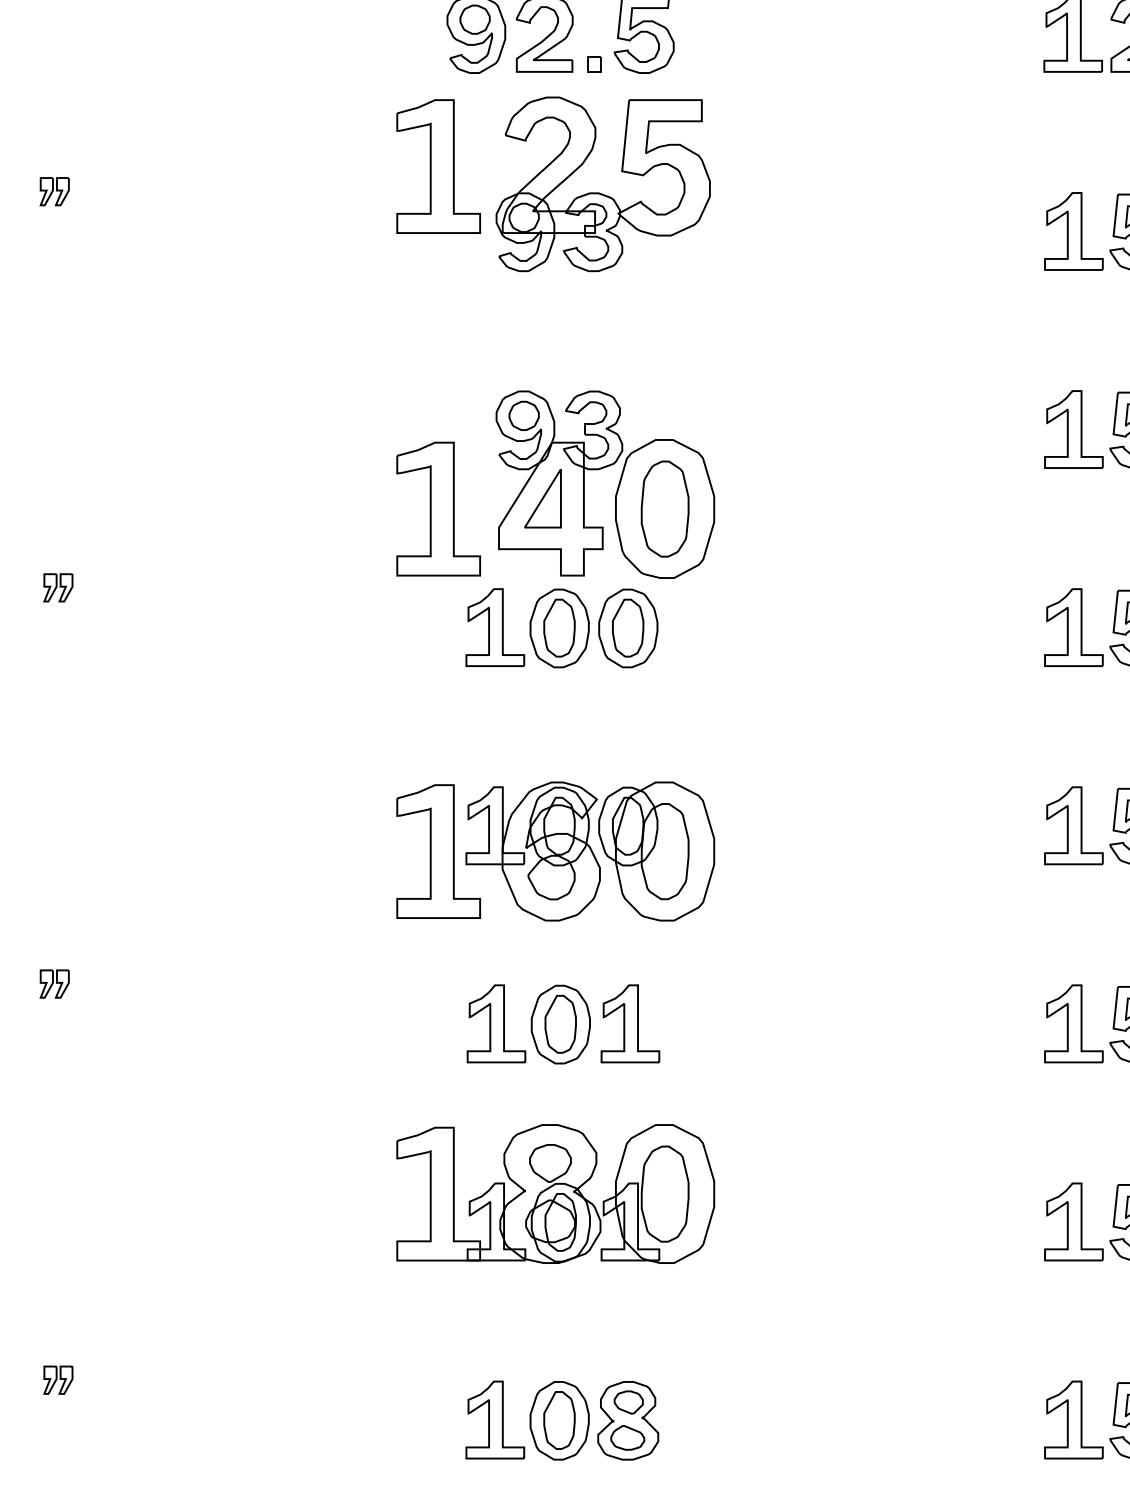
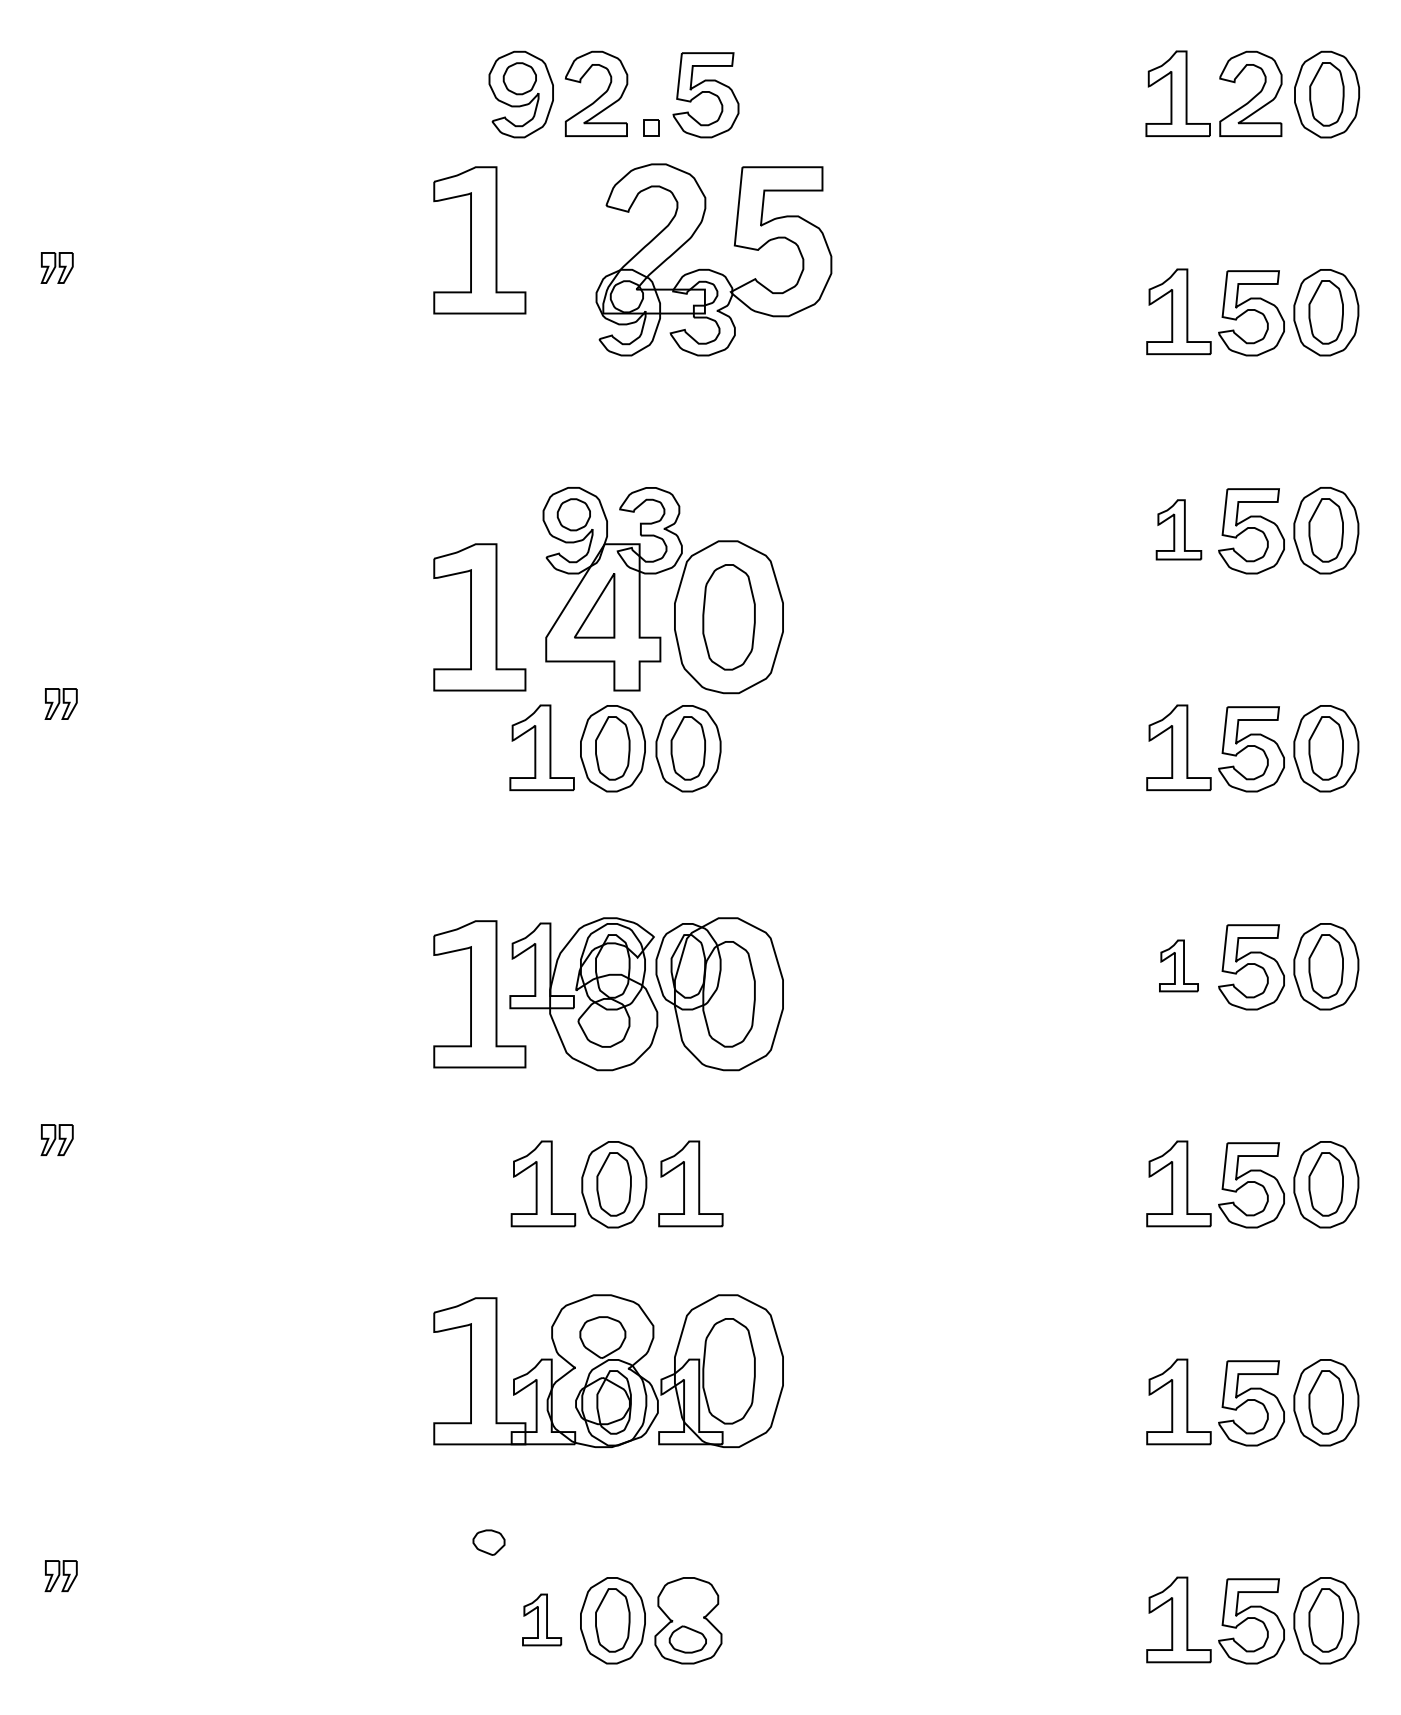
part: (601, 193) -> (711, 269), moved
part: (1073, 429) -> (1178, 529), size x0.7
part: (1073, 825) -> (1178, 965), size x0.6
part: (628, 1402) -> (488, 1542), moved
part: (494, 1419) -> (541, 1619), size x0.6

